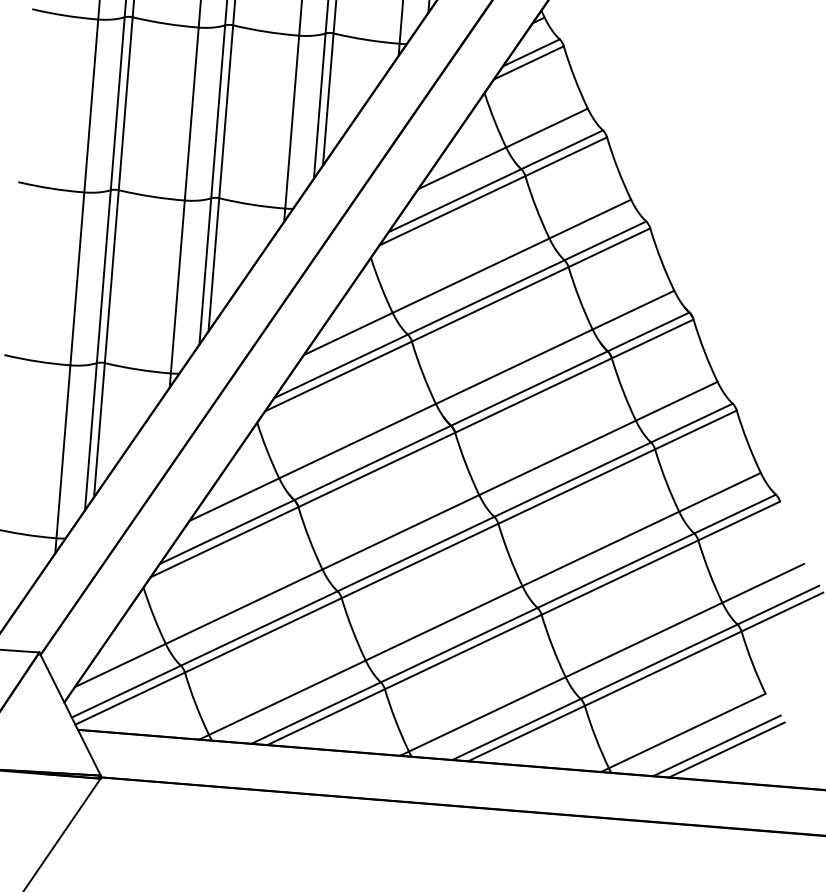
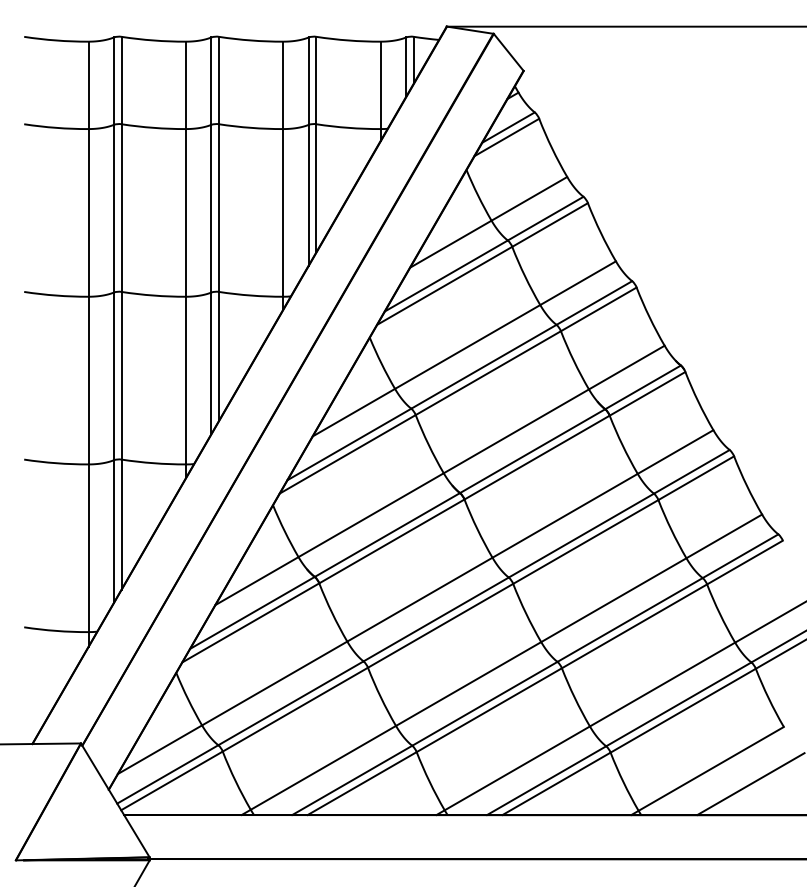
line: (716, 745) -> (740, 780), removed

